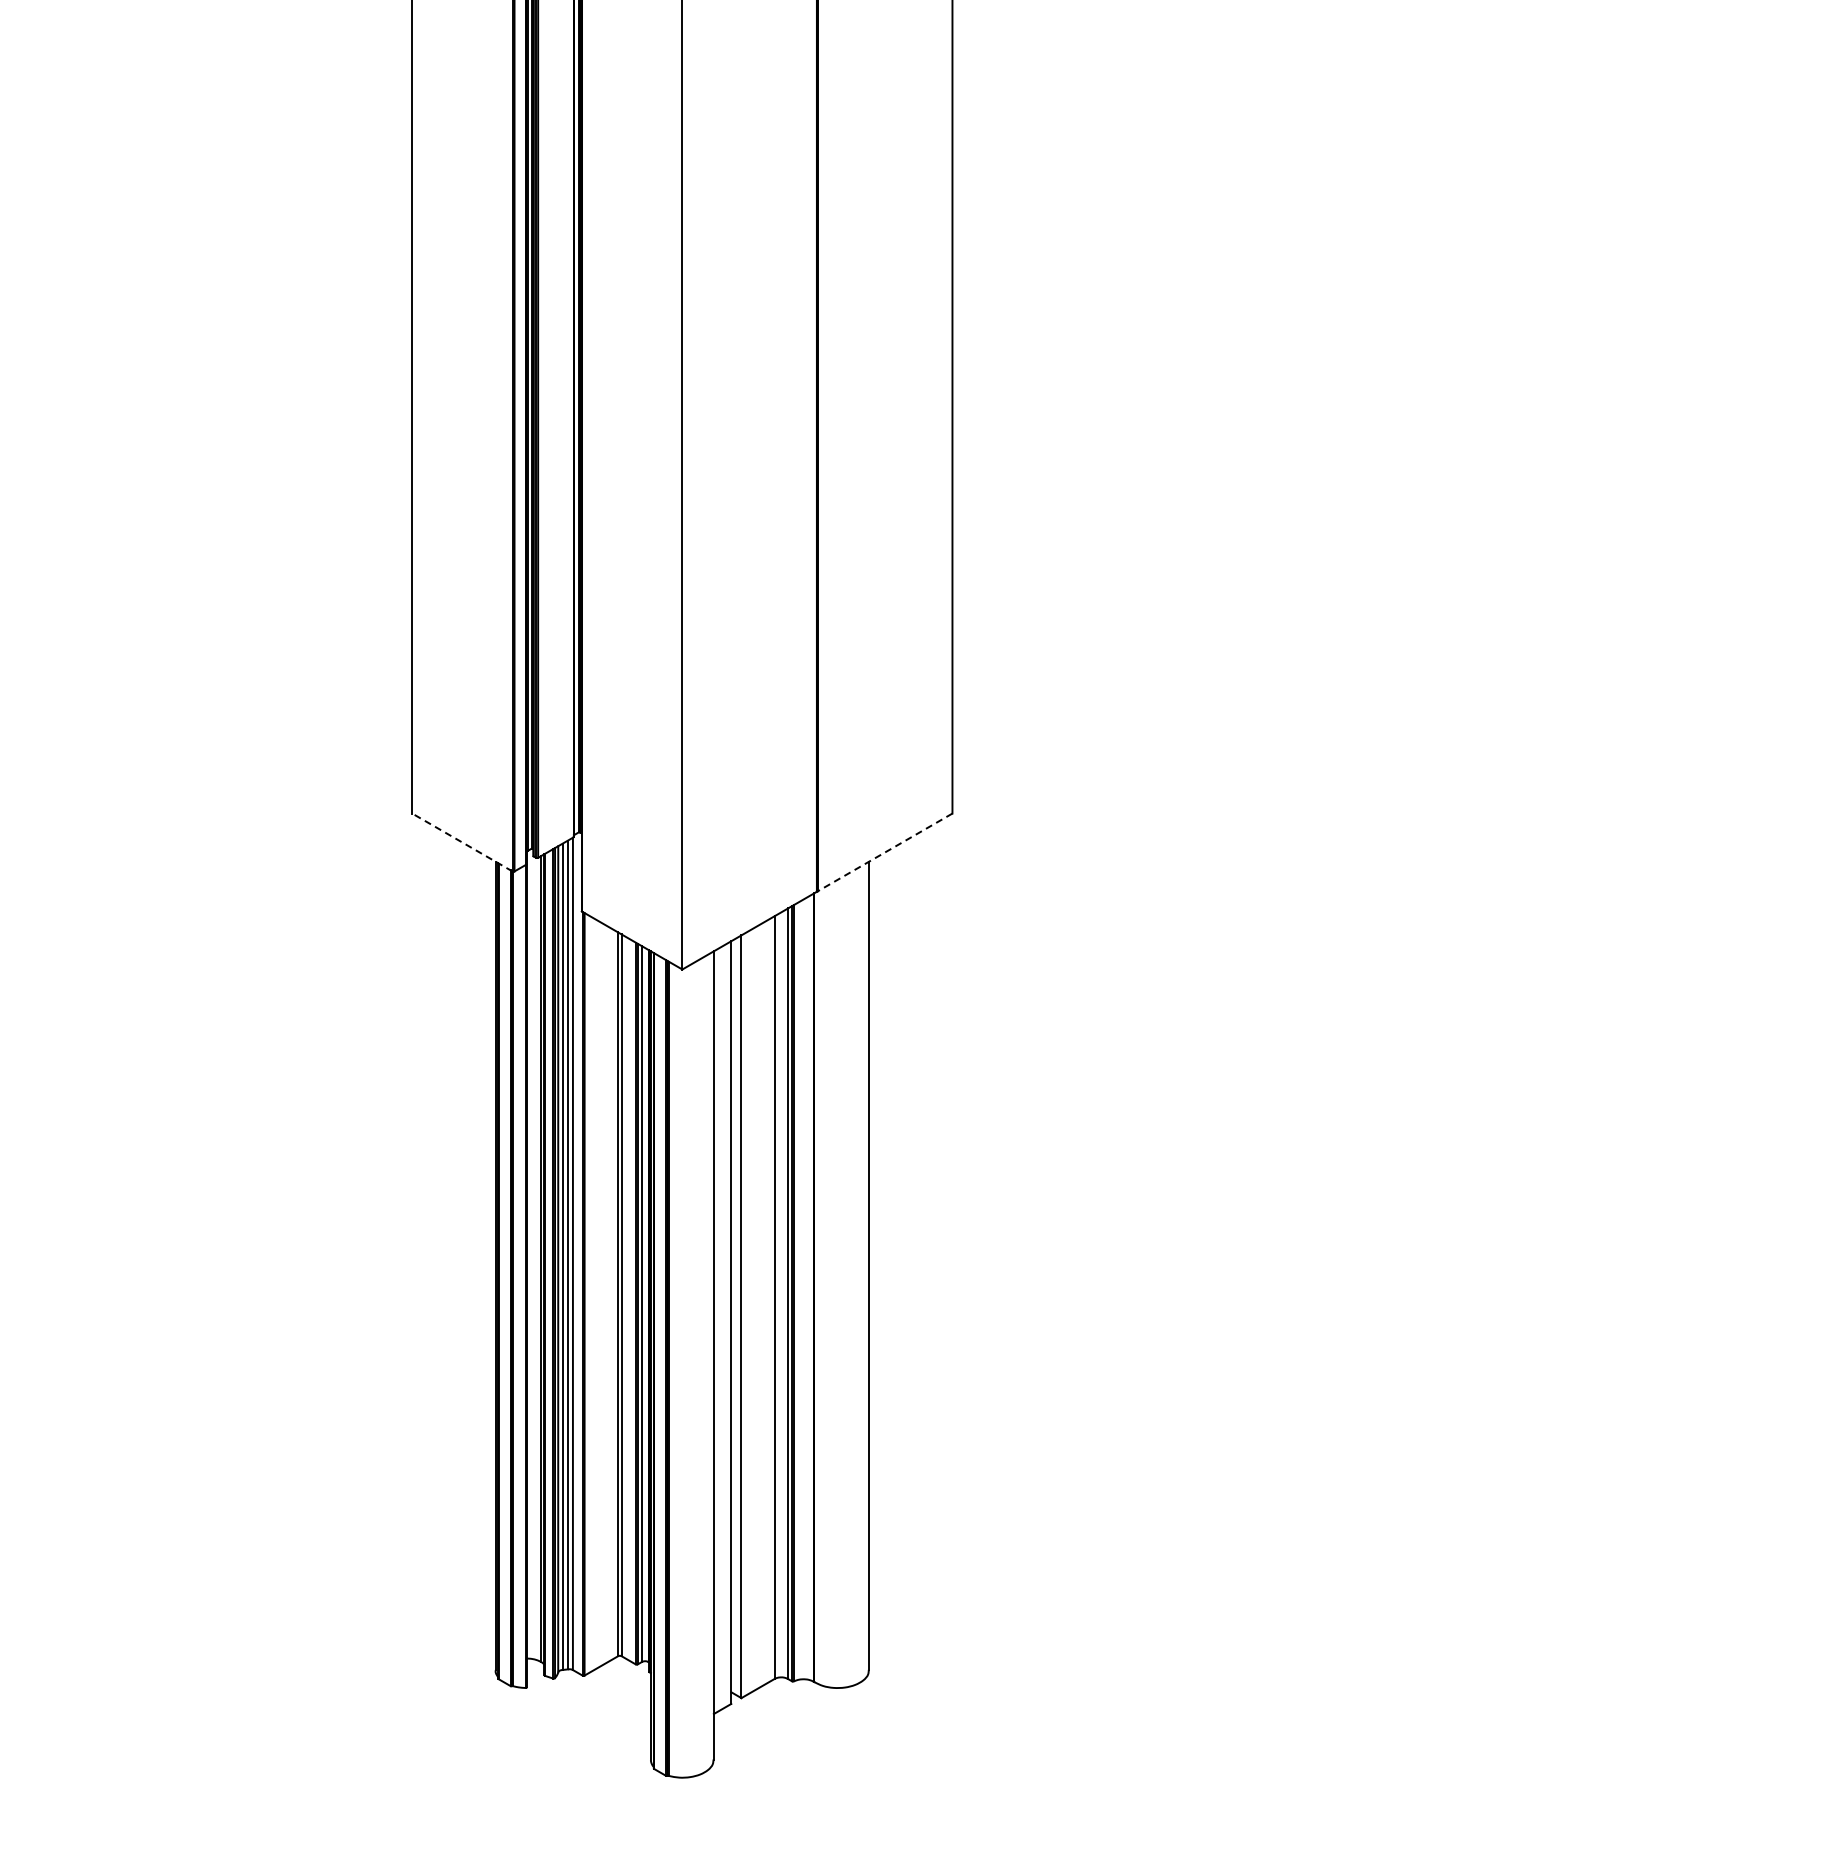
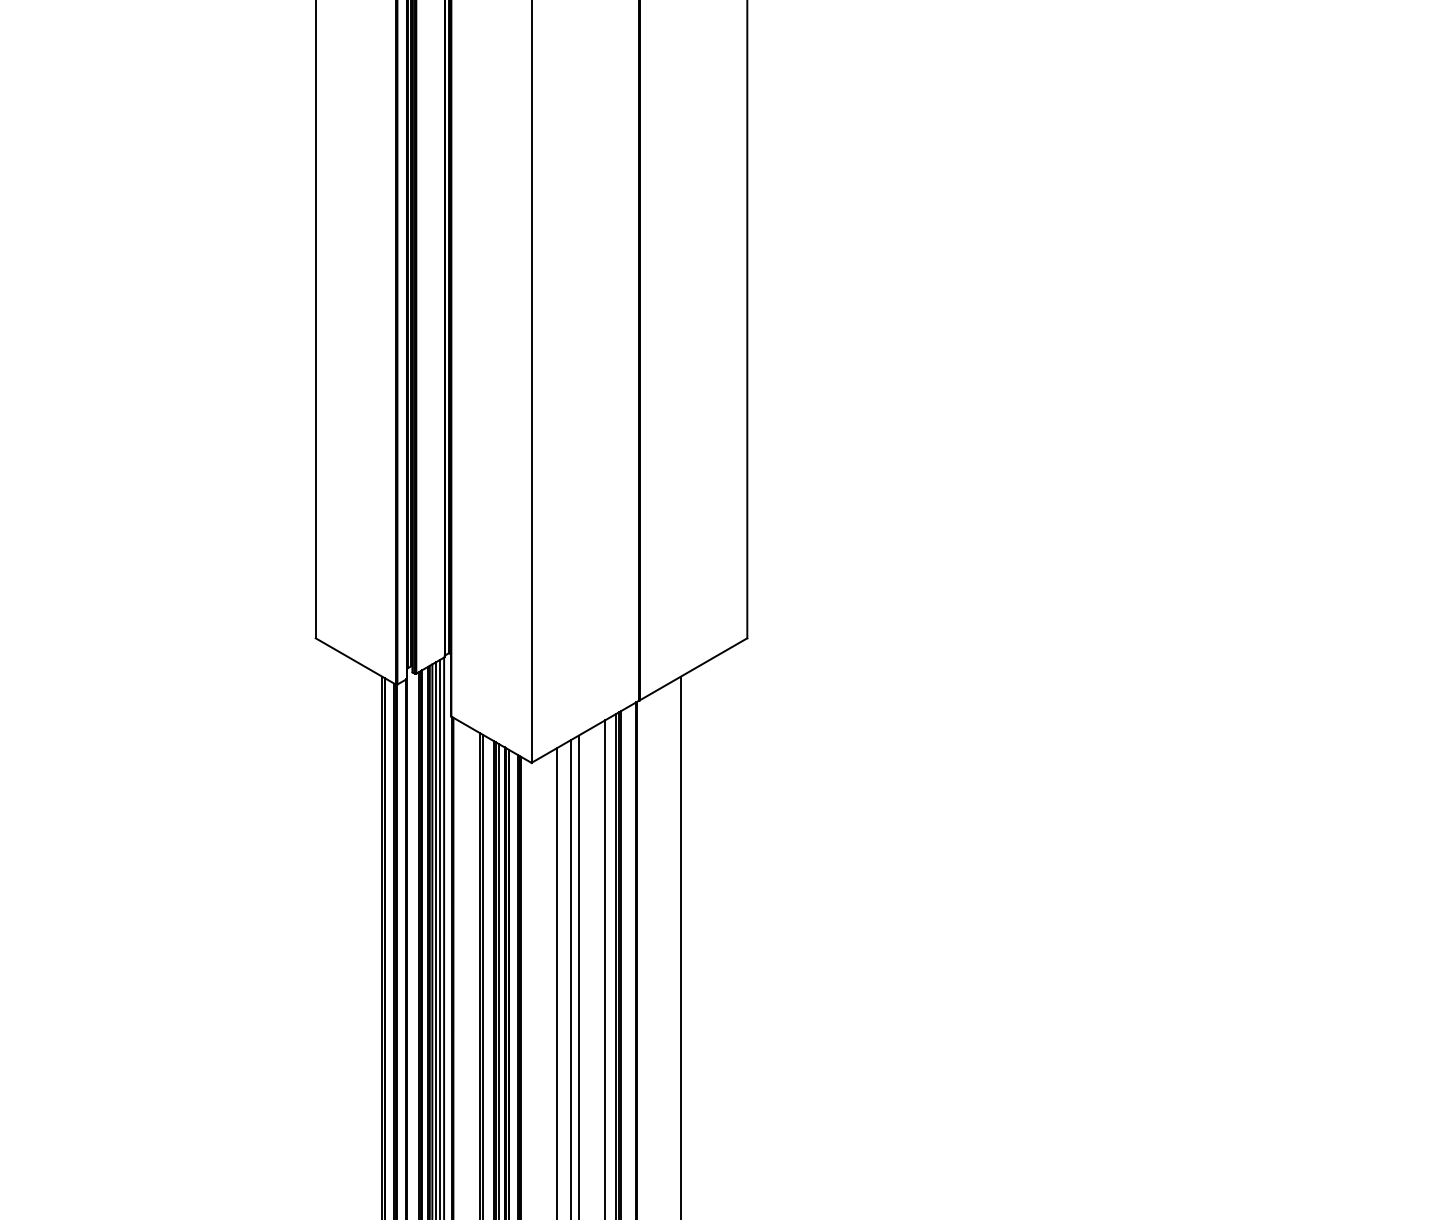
line: (462, 842) -> (355, 661), dashed -> solid
line: (885, 852) -> (693, 669), dashed -> solid

